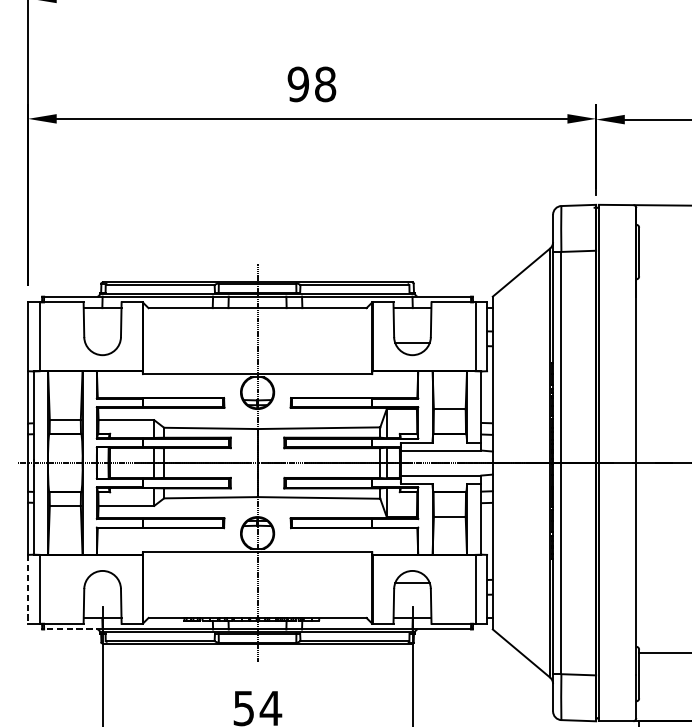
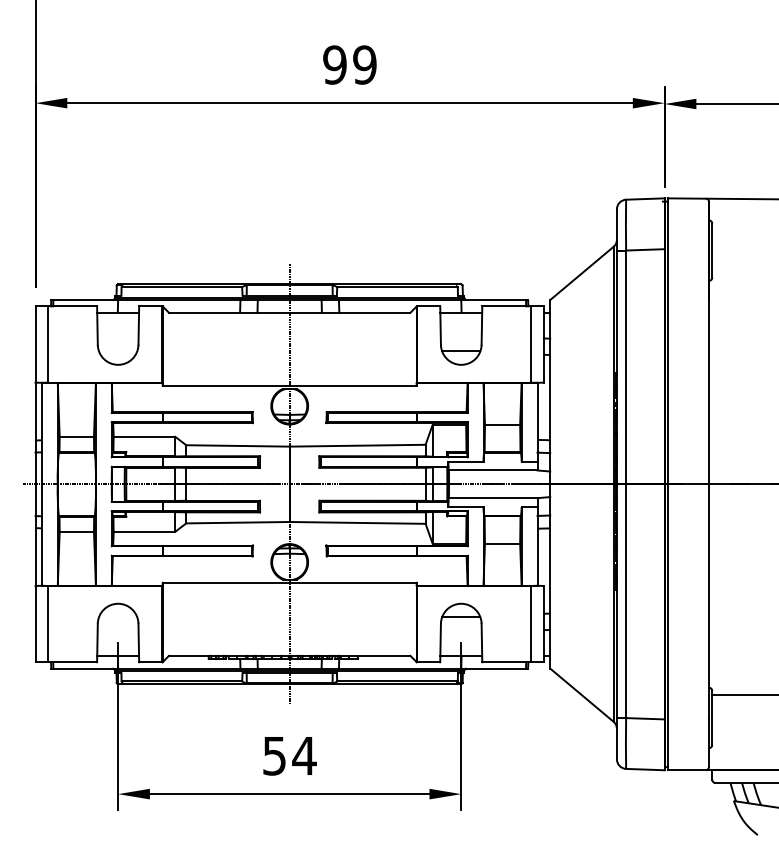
text: (325, 83) -> (364, 64), 98 -> 99
line: (27, 589) -> (35, 624), dashed -> solid
line: (73, 629) -> (85, 668), dashed -> solid

